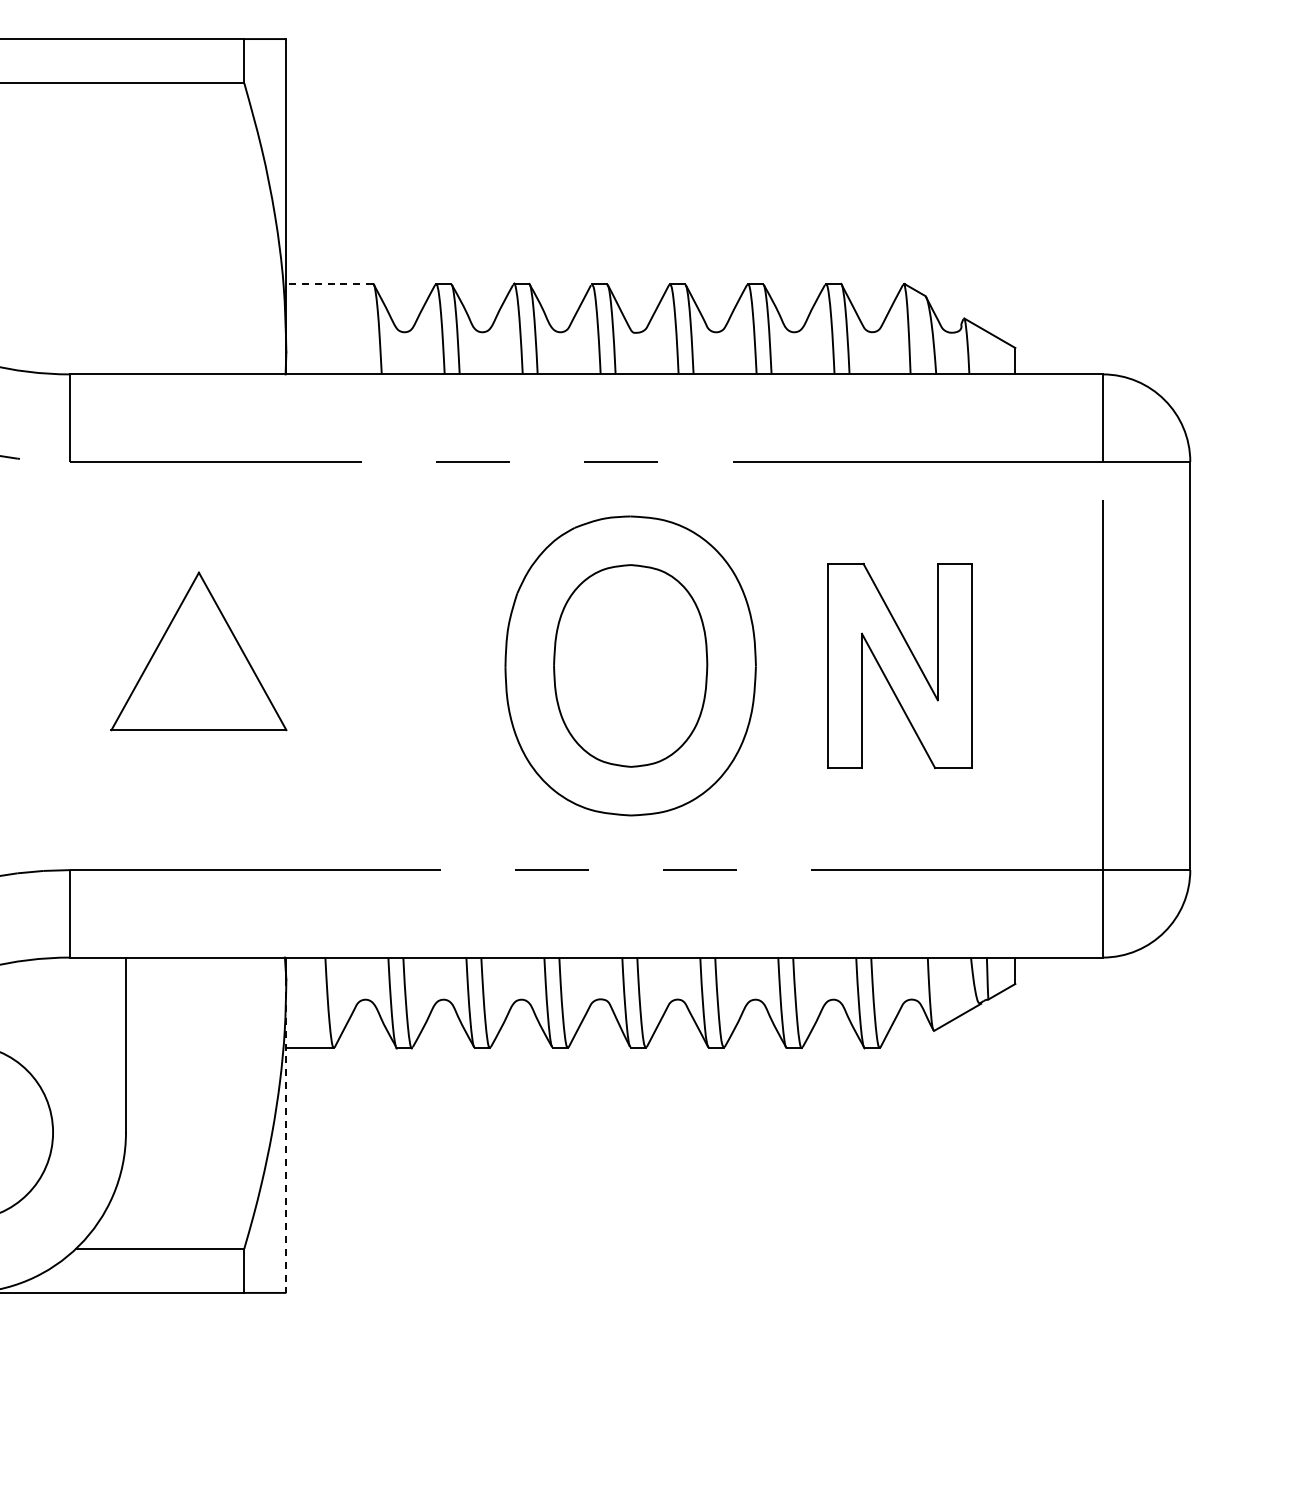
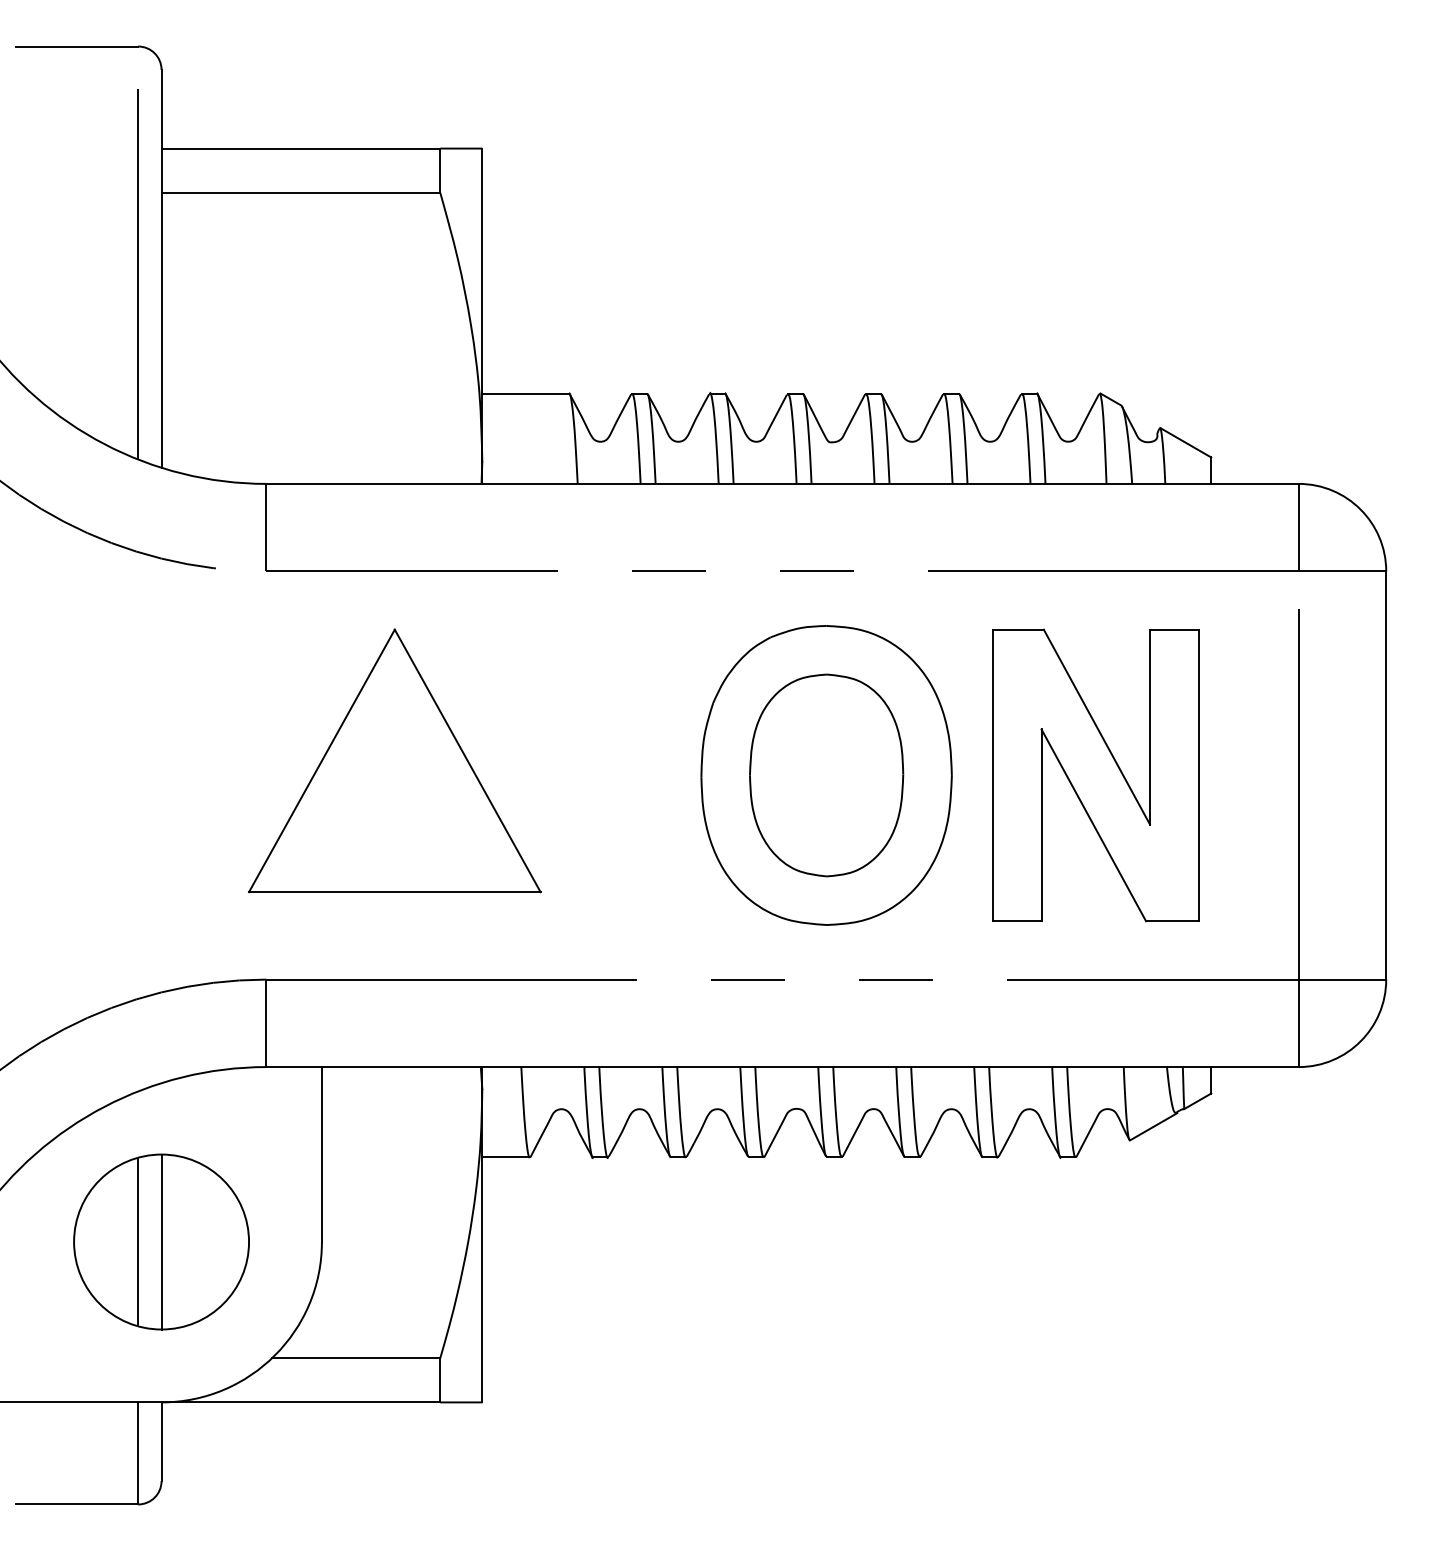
line: (329, 284) -> (525, 393), dashed -> solid
part: (198, 651) -> (394, 760), size x1.67
part: (899, 666) -> (1095, 775), size x1.43
line: (286, 1136) -> (482, 1245), dashed -> solid

